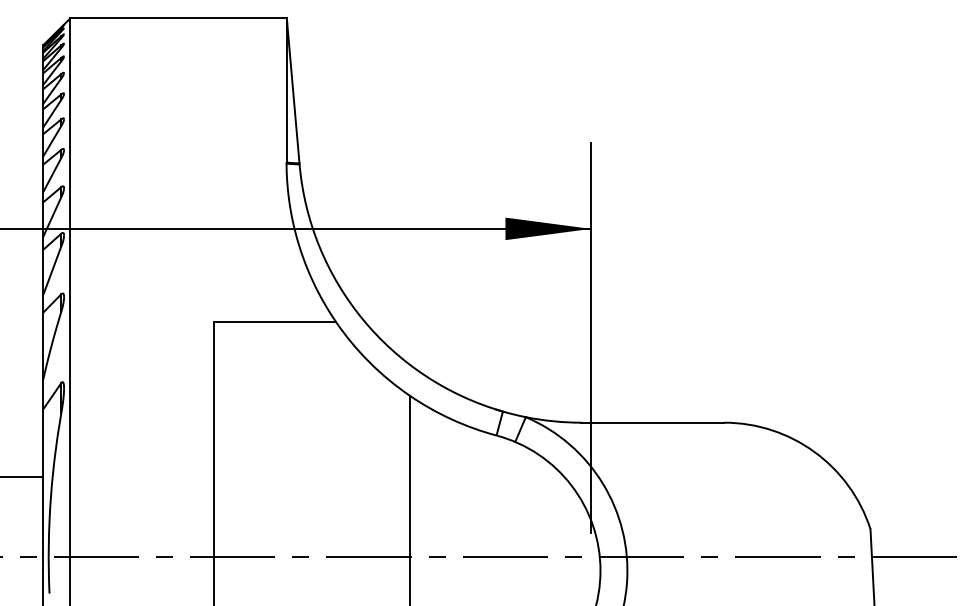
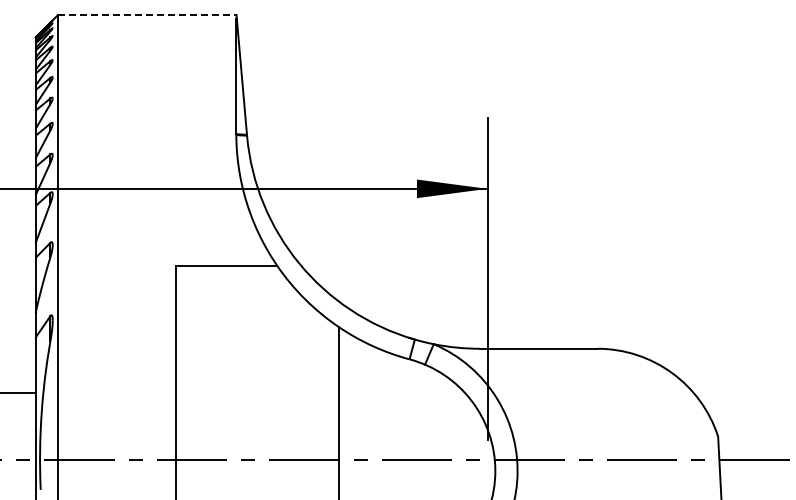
line: (178, 18) -> (147, 15), solid -> dashed

